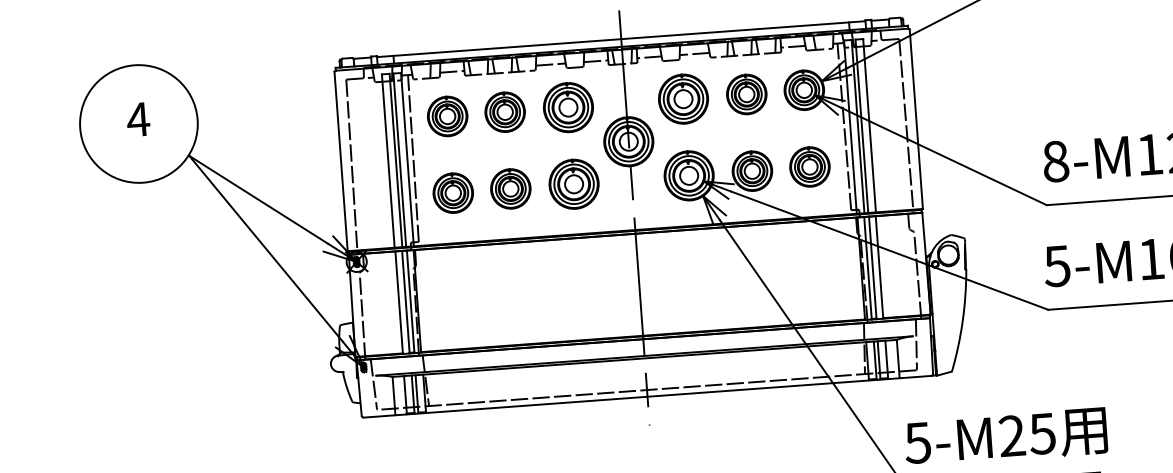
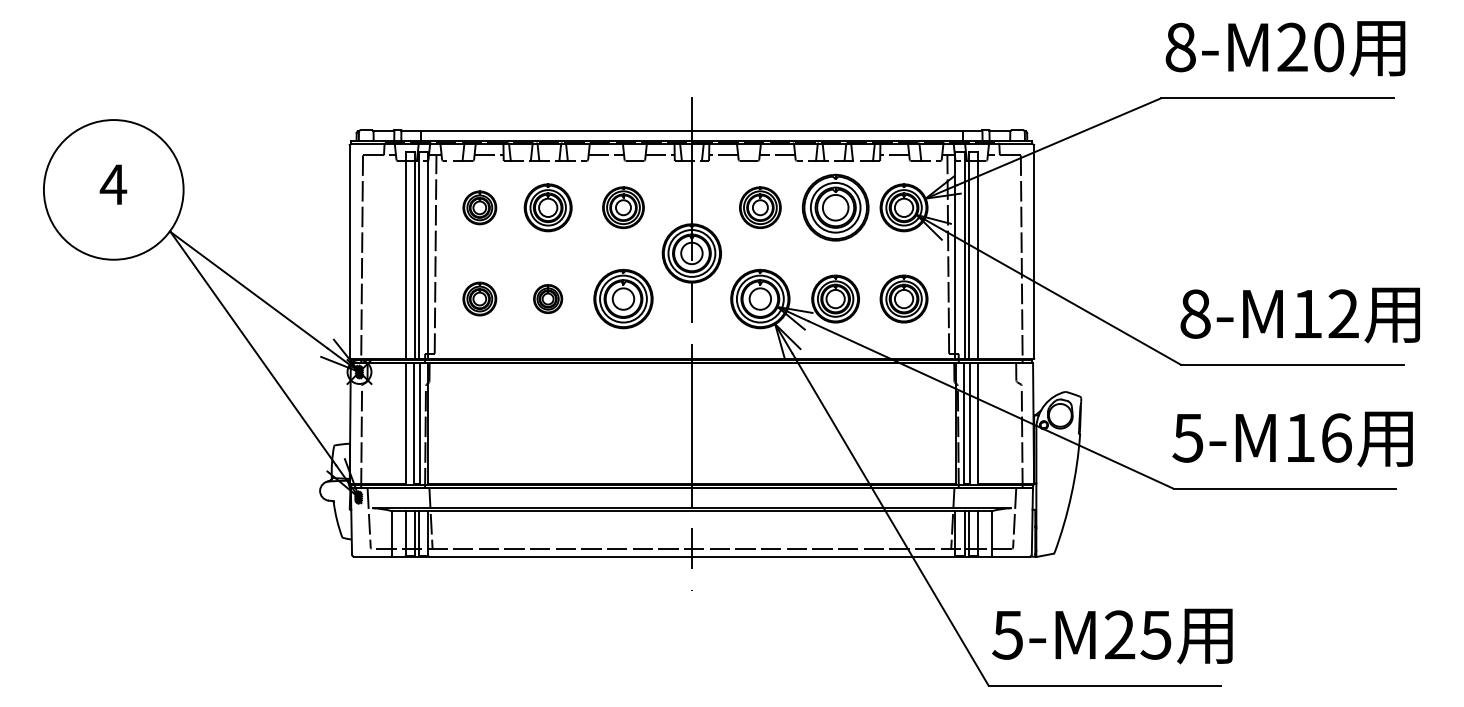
part: (746, 94) -> (835, 207), size x1.4
part: (683, 98) -> (760, 207), size x0.7
part: (568, 107) -> (623, 207), size x0.7
part: (447, 116) -> (479, 207), size x0.7
part: (510, 188) -> (547, 298), size x0.6
part: (453, 192) -> (479, 298), size x0.7

